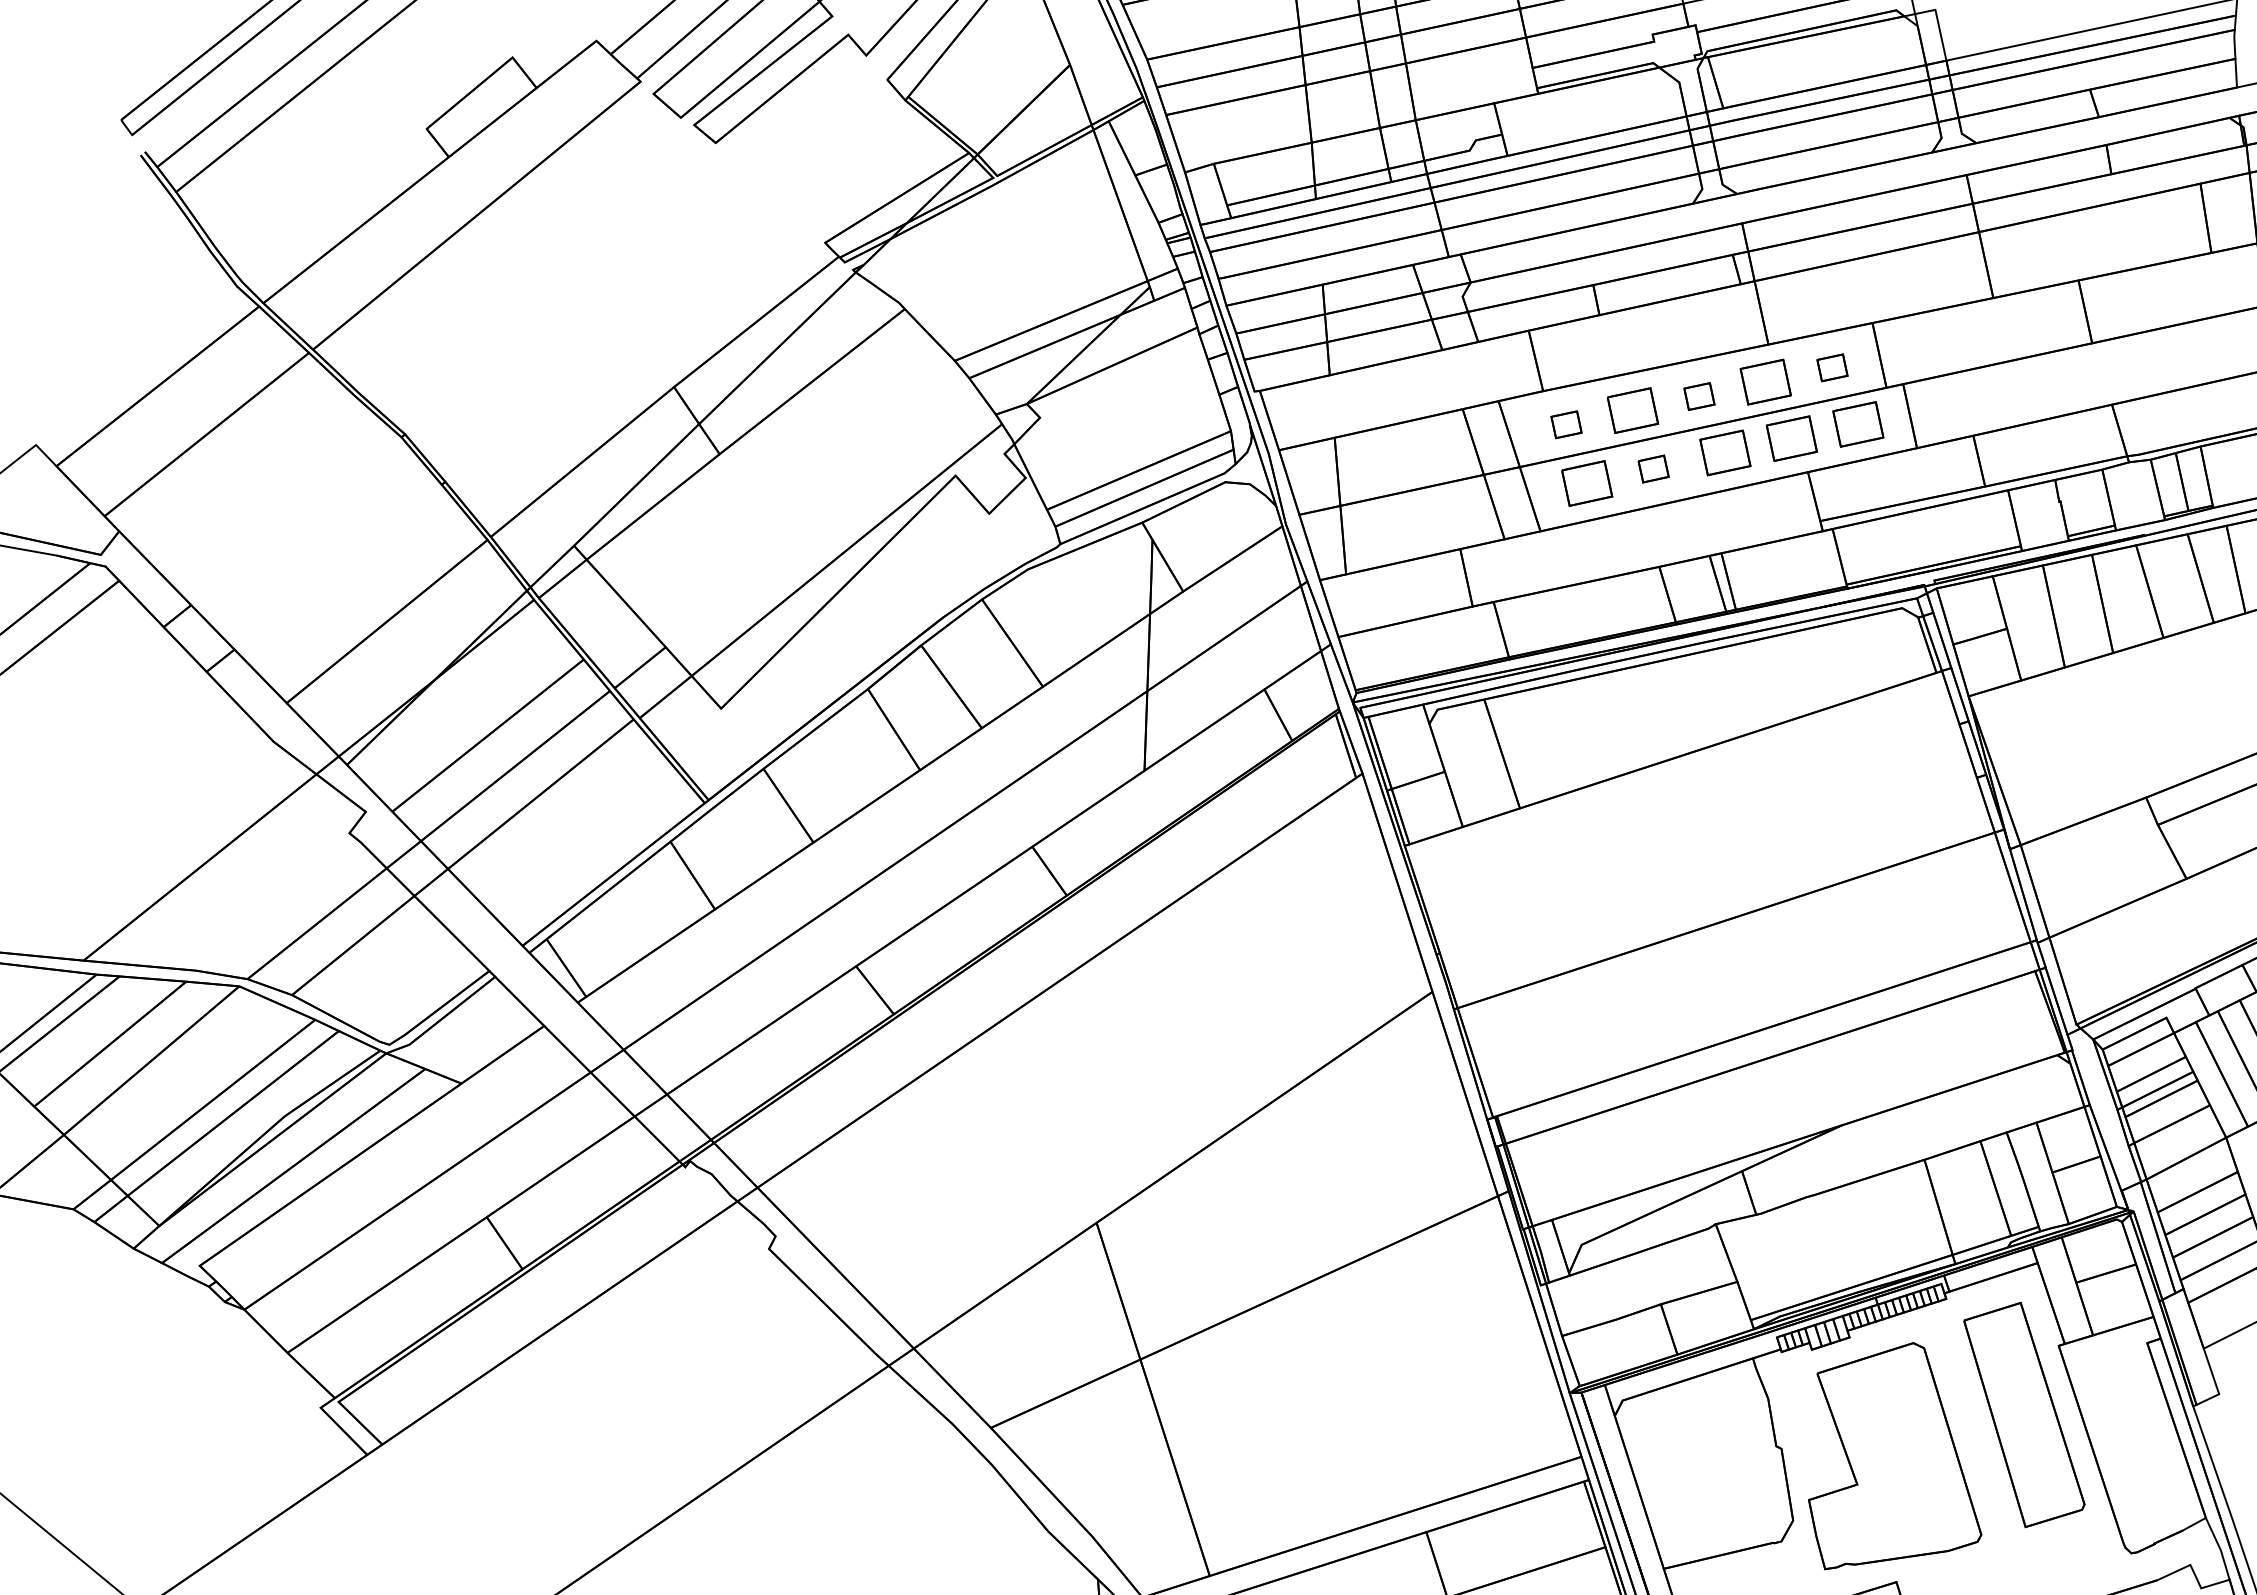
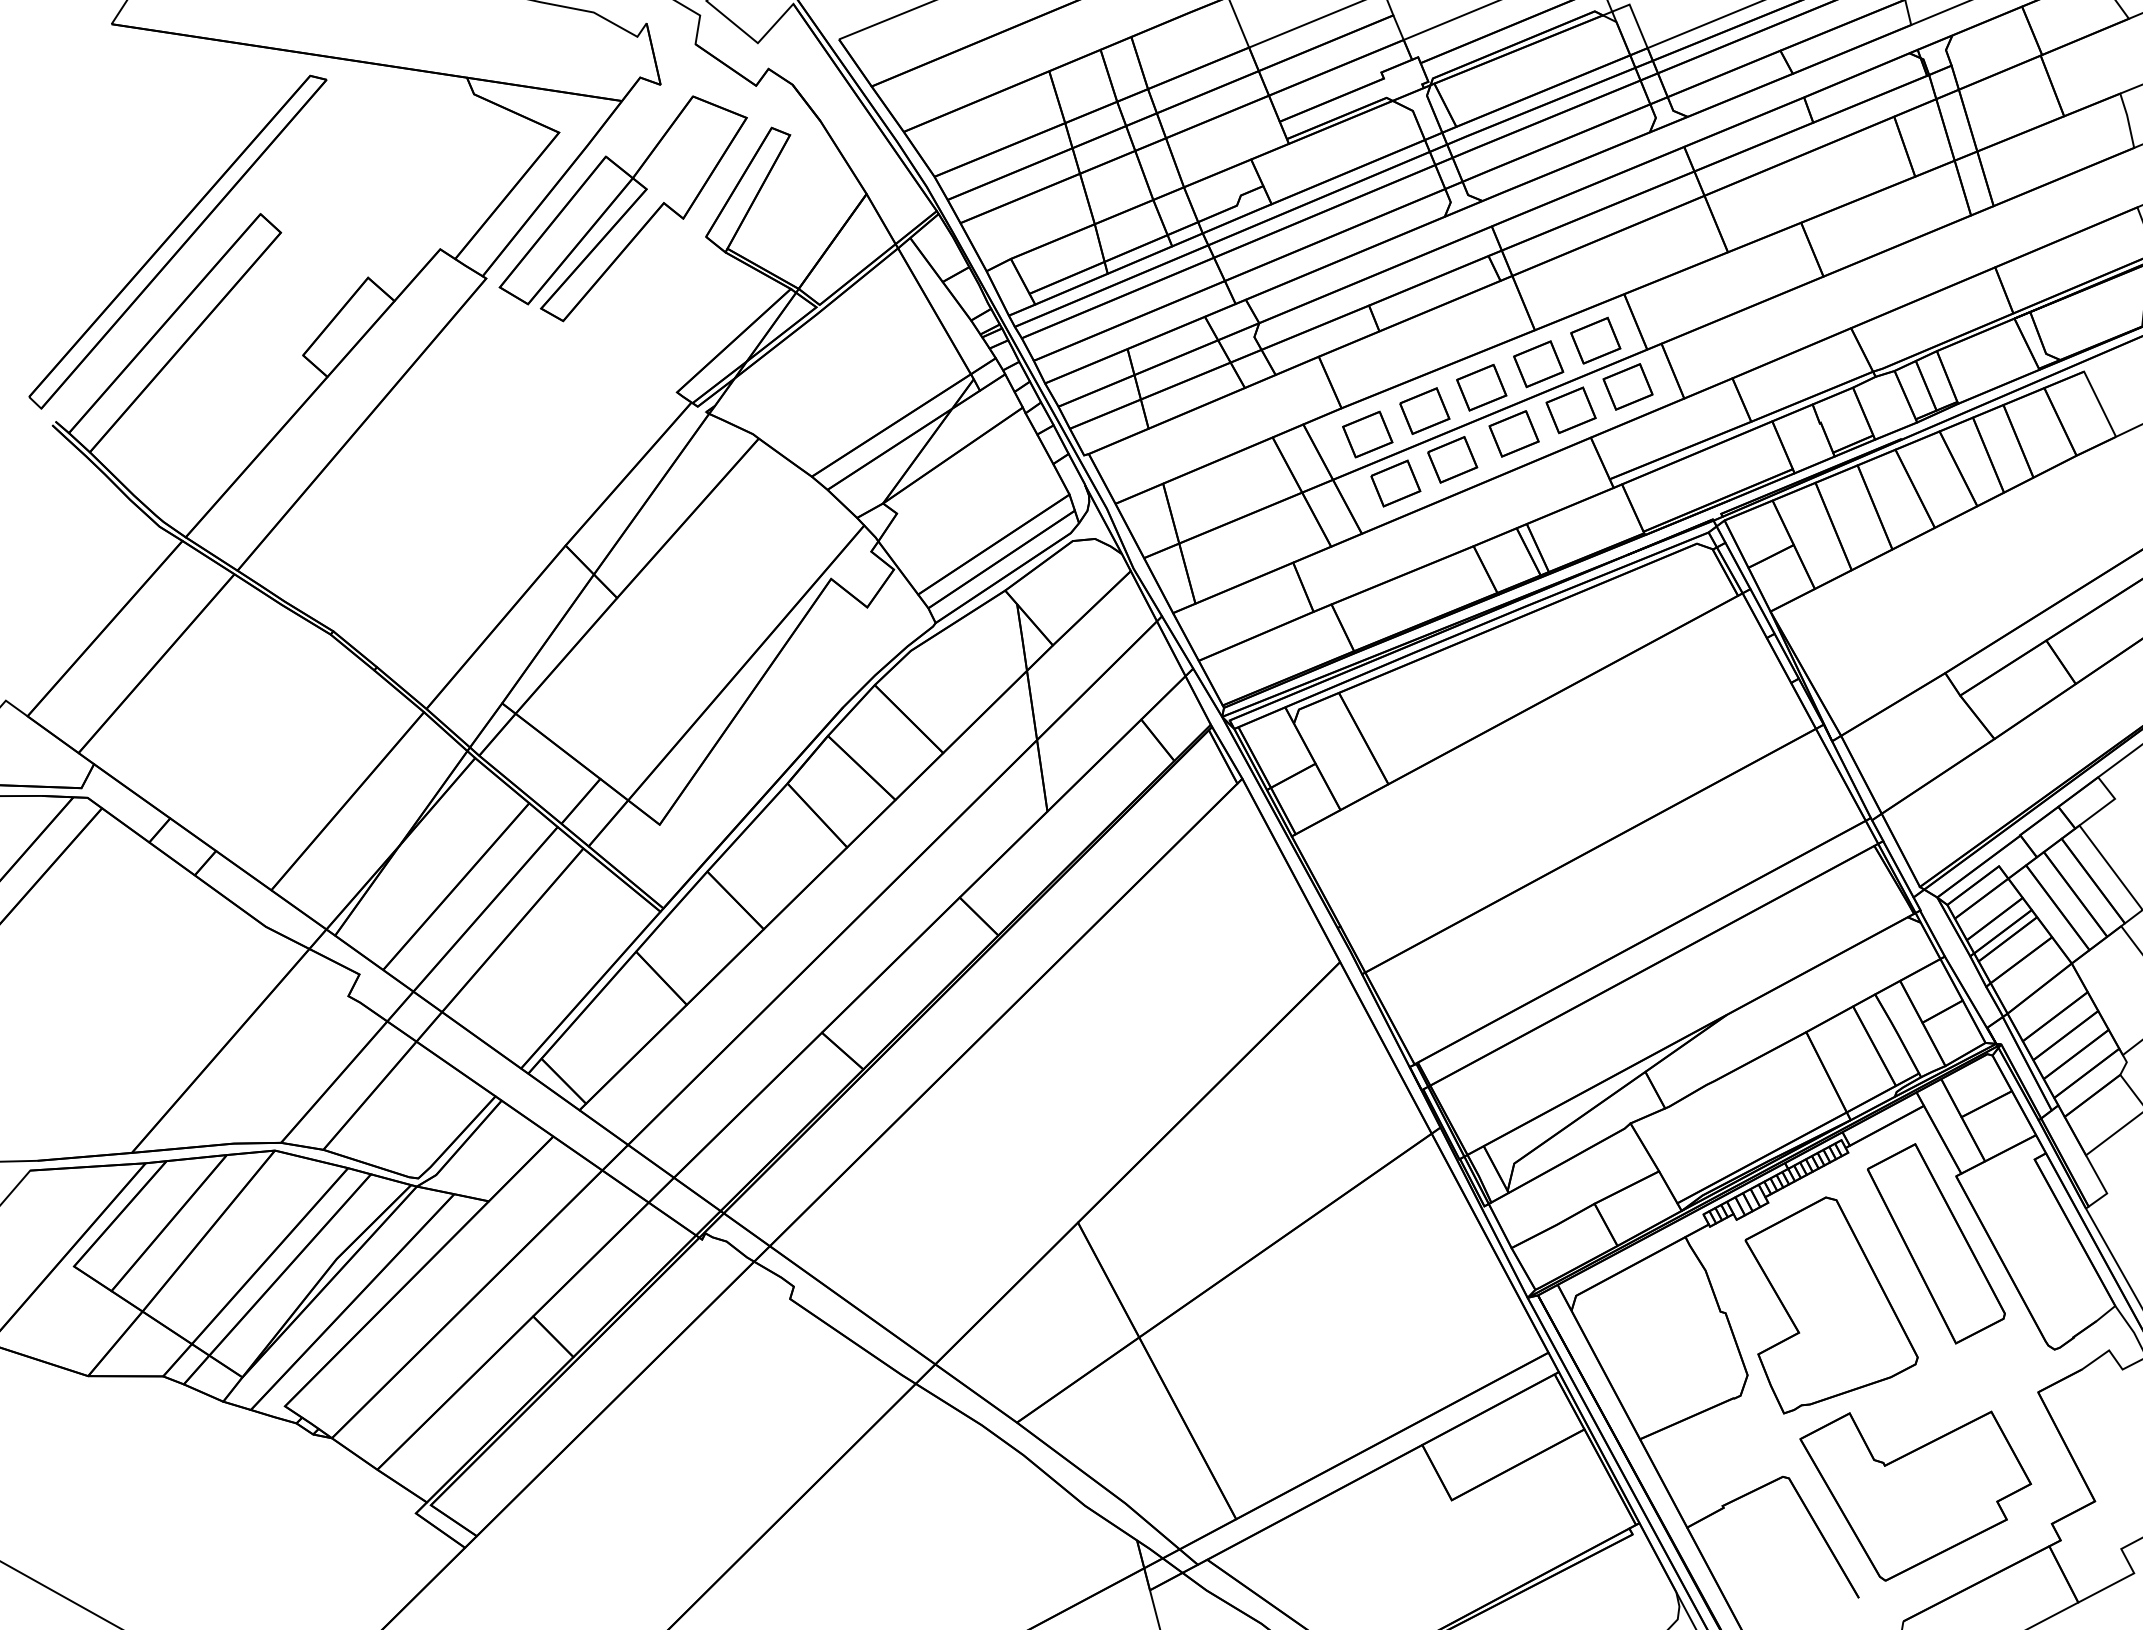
part: (1832, 367) -> (1595, 340), size x1.67
part: (1699, 396) -> (1481, 387), size x1.67
part: (1566, 424) -> (1367, 434), size x1.67
part: (1653, 468) -> (1452, 459), size x1.67

